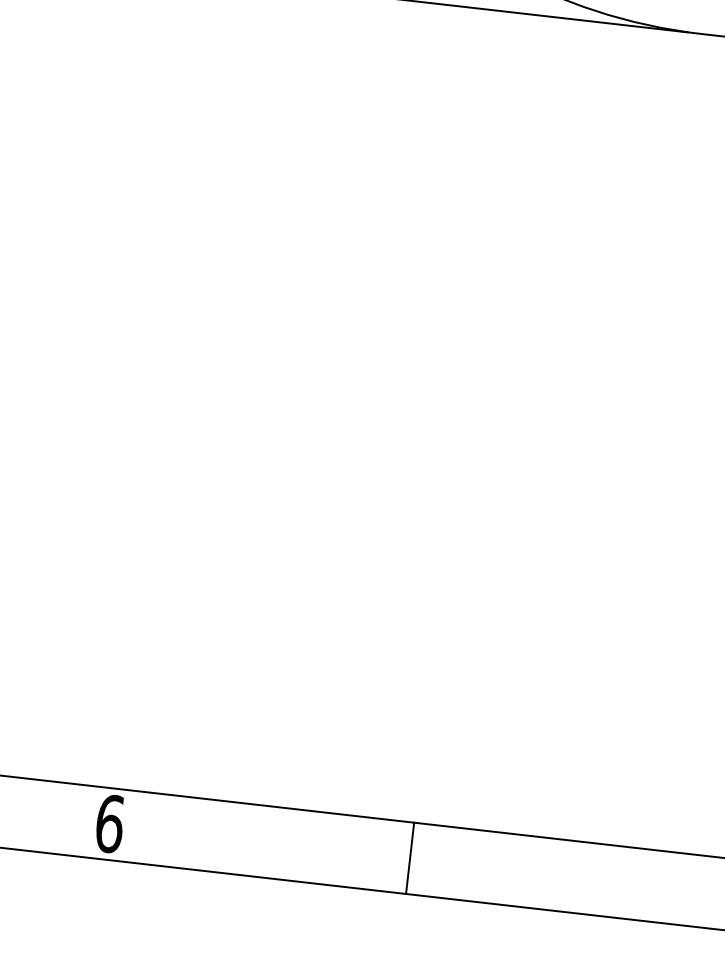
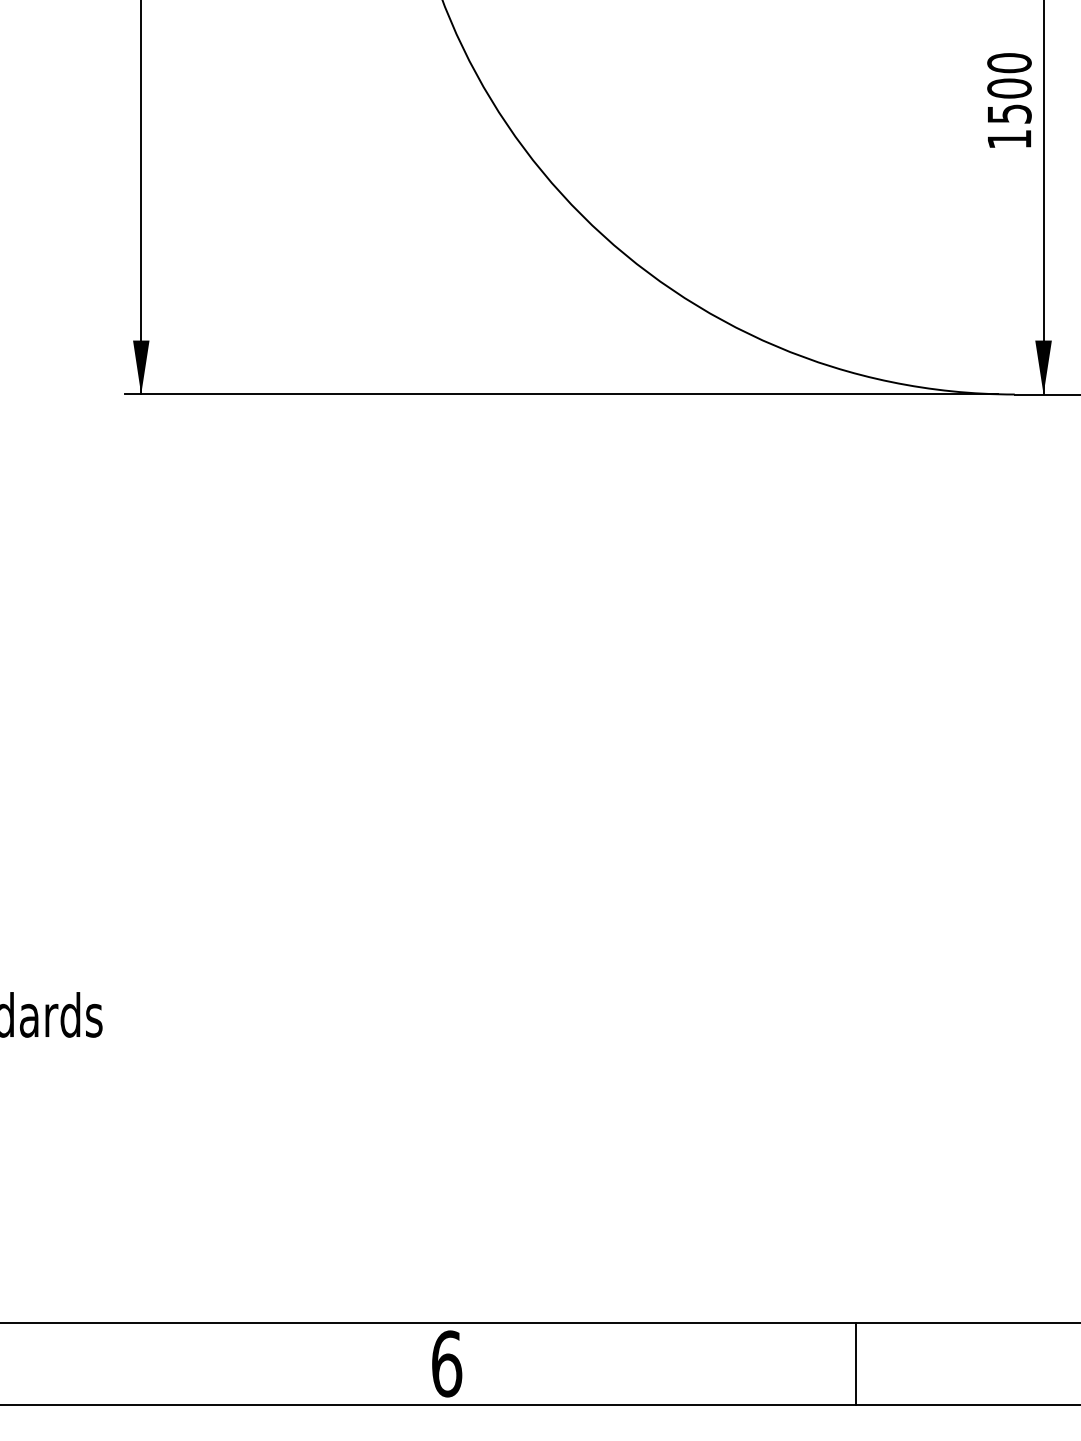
line: (409, 858) -> (855, 1364), moved

